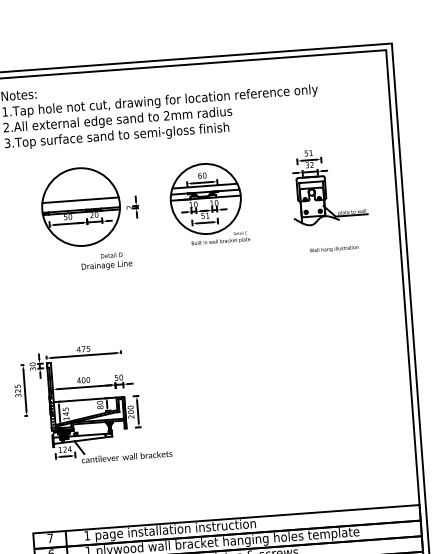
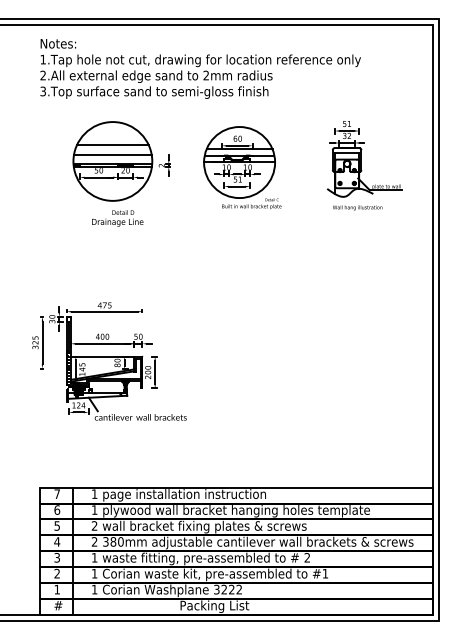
line: (79, 191) -> (112, 145), added
text: (334, 248) -> (357, 207), moved
text: (106, 261) -> (117, 218), moved

